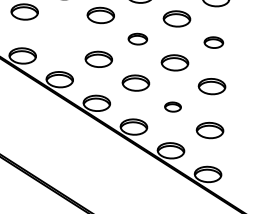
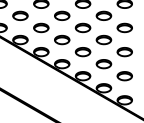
part: (62, 34) -> (41, 27), added
part: (136, 38) -> (82, 27), size x1.43
part: (213, 41) -> (124, 27), size x1.43
part: (172, 107) -> (103, 64), size x1.67

